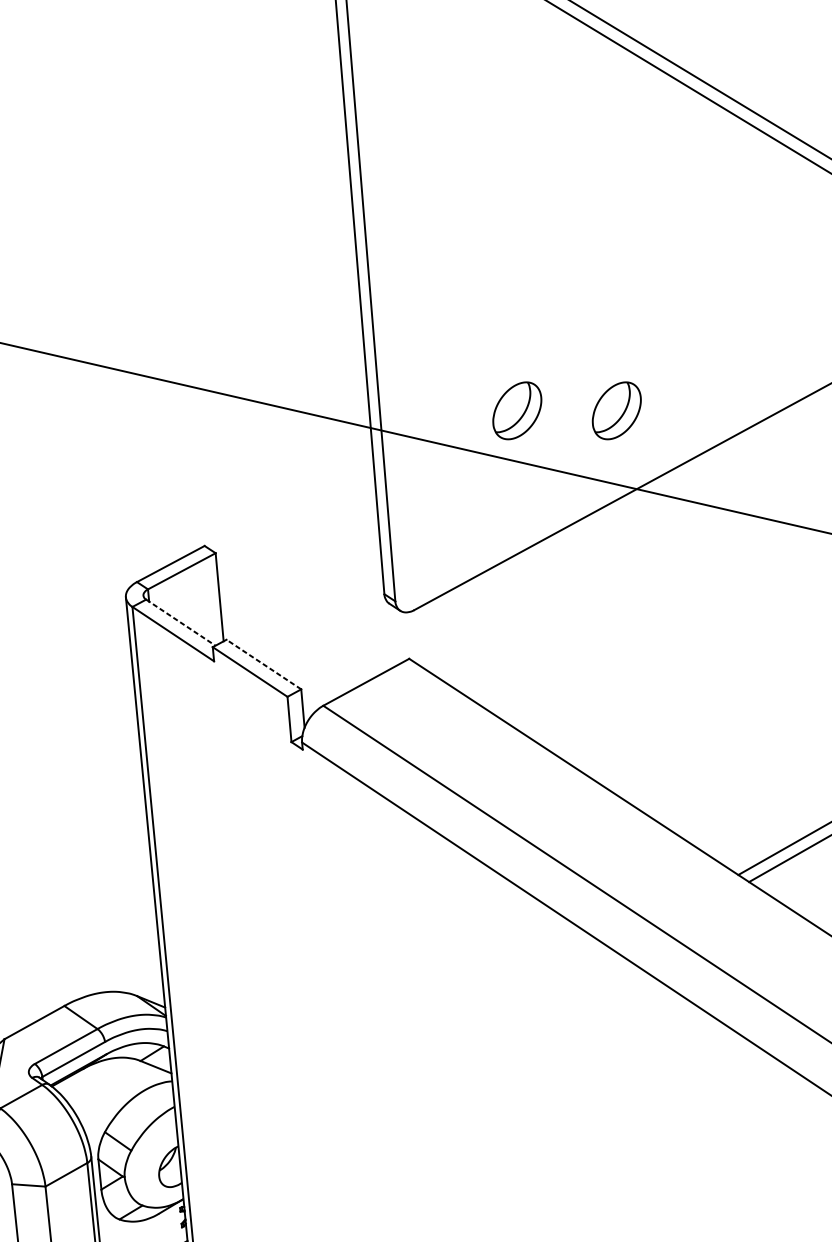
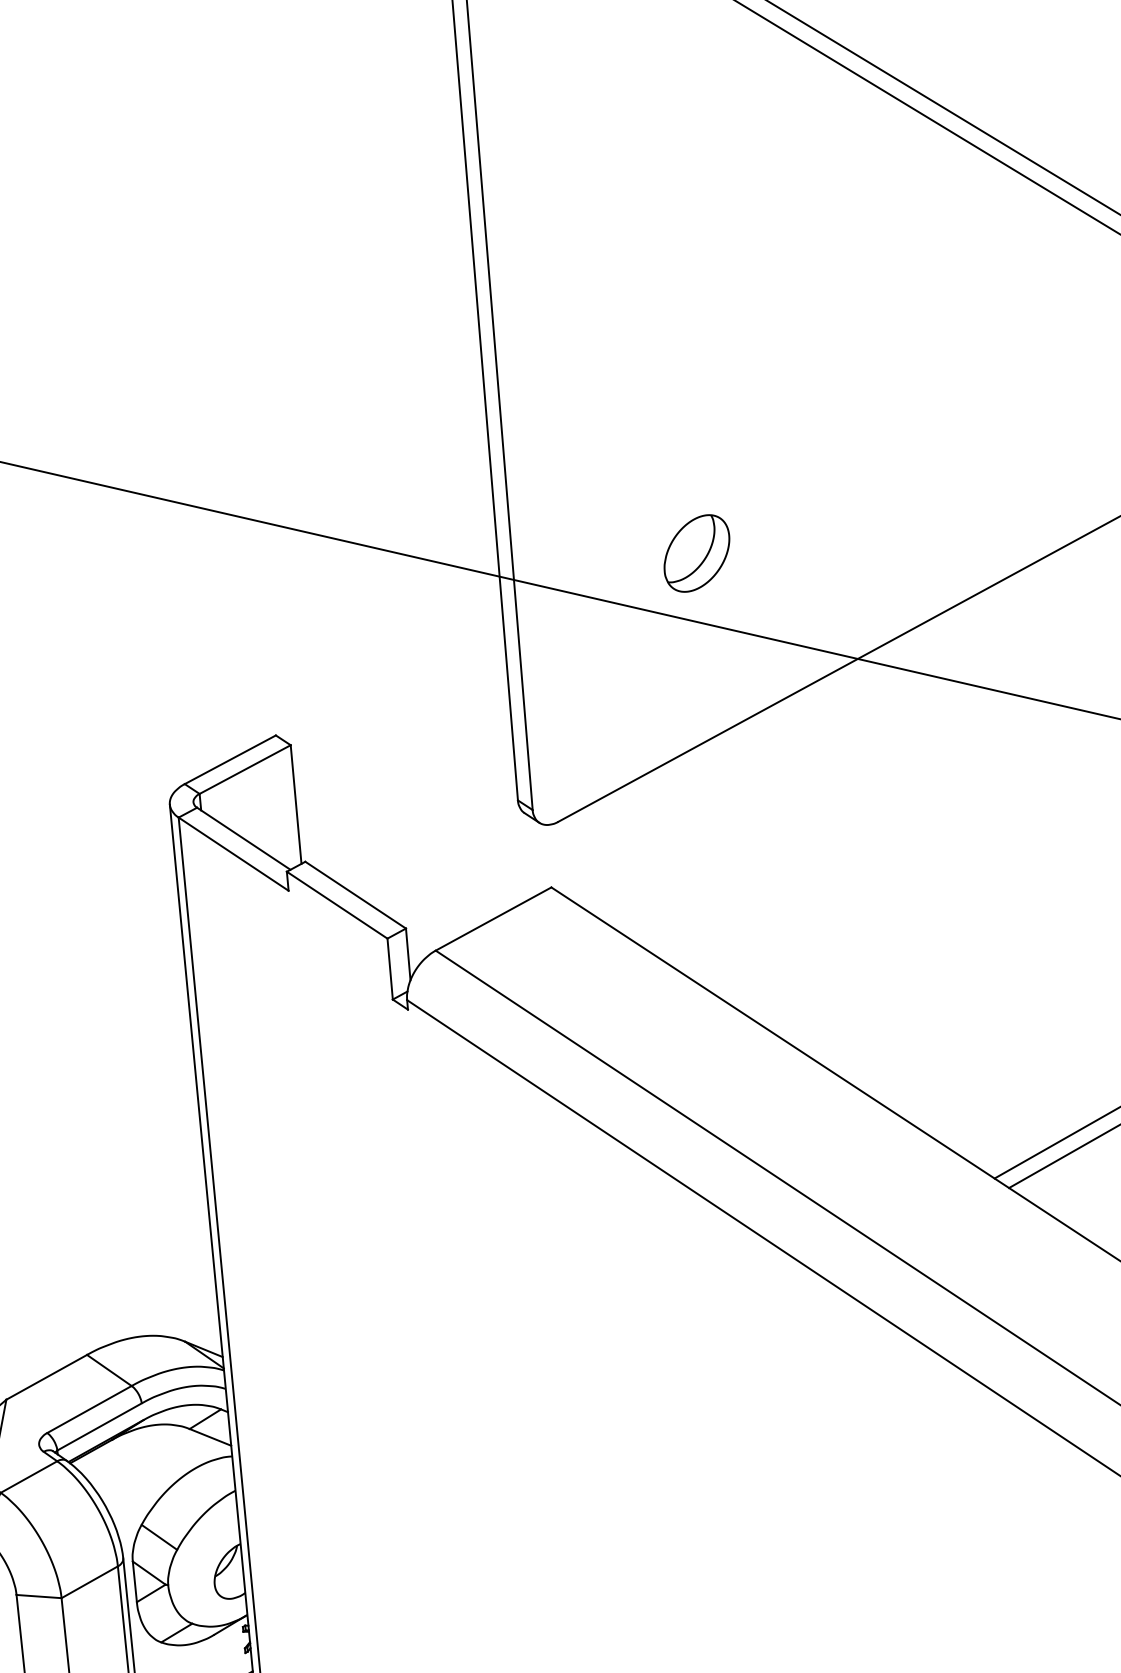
part: (616, 410) -> (830, 553), removed
line: (181, 623) -> (244, 839), dashed -> solid
line: (263, 664) -> (355, 894), dashed -> solid

